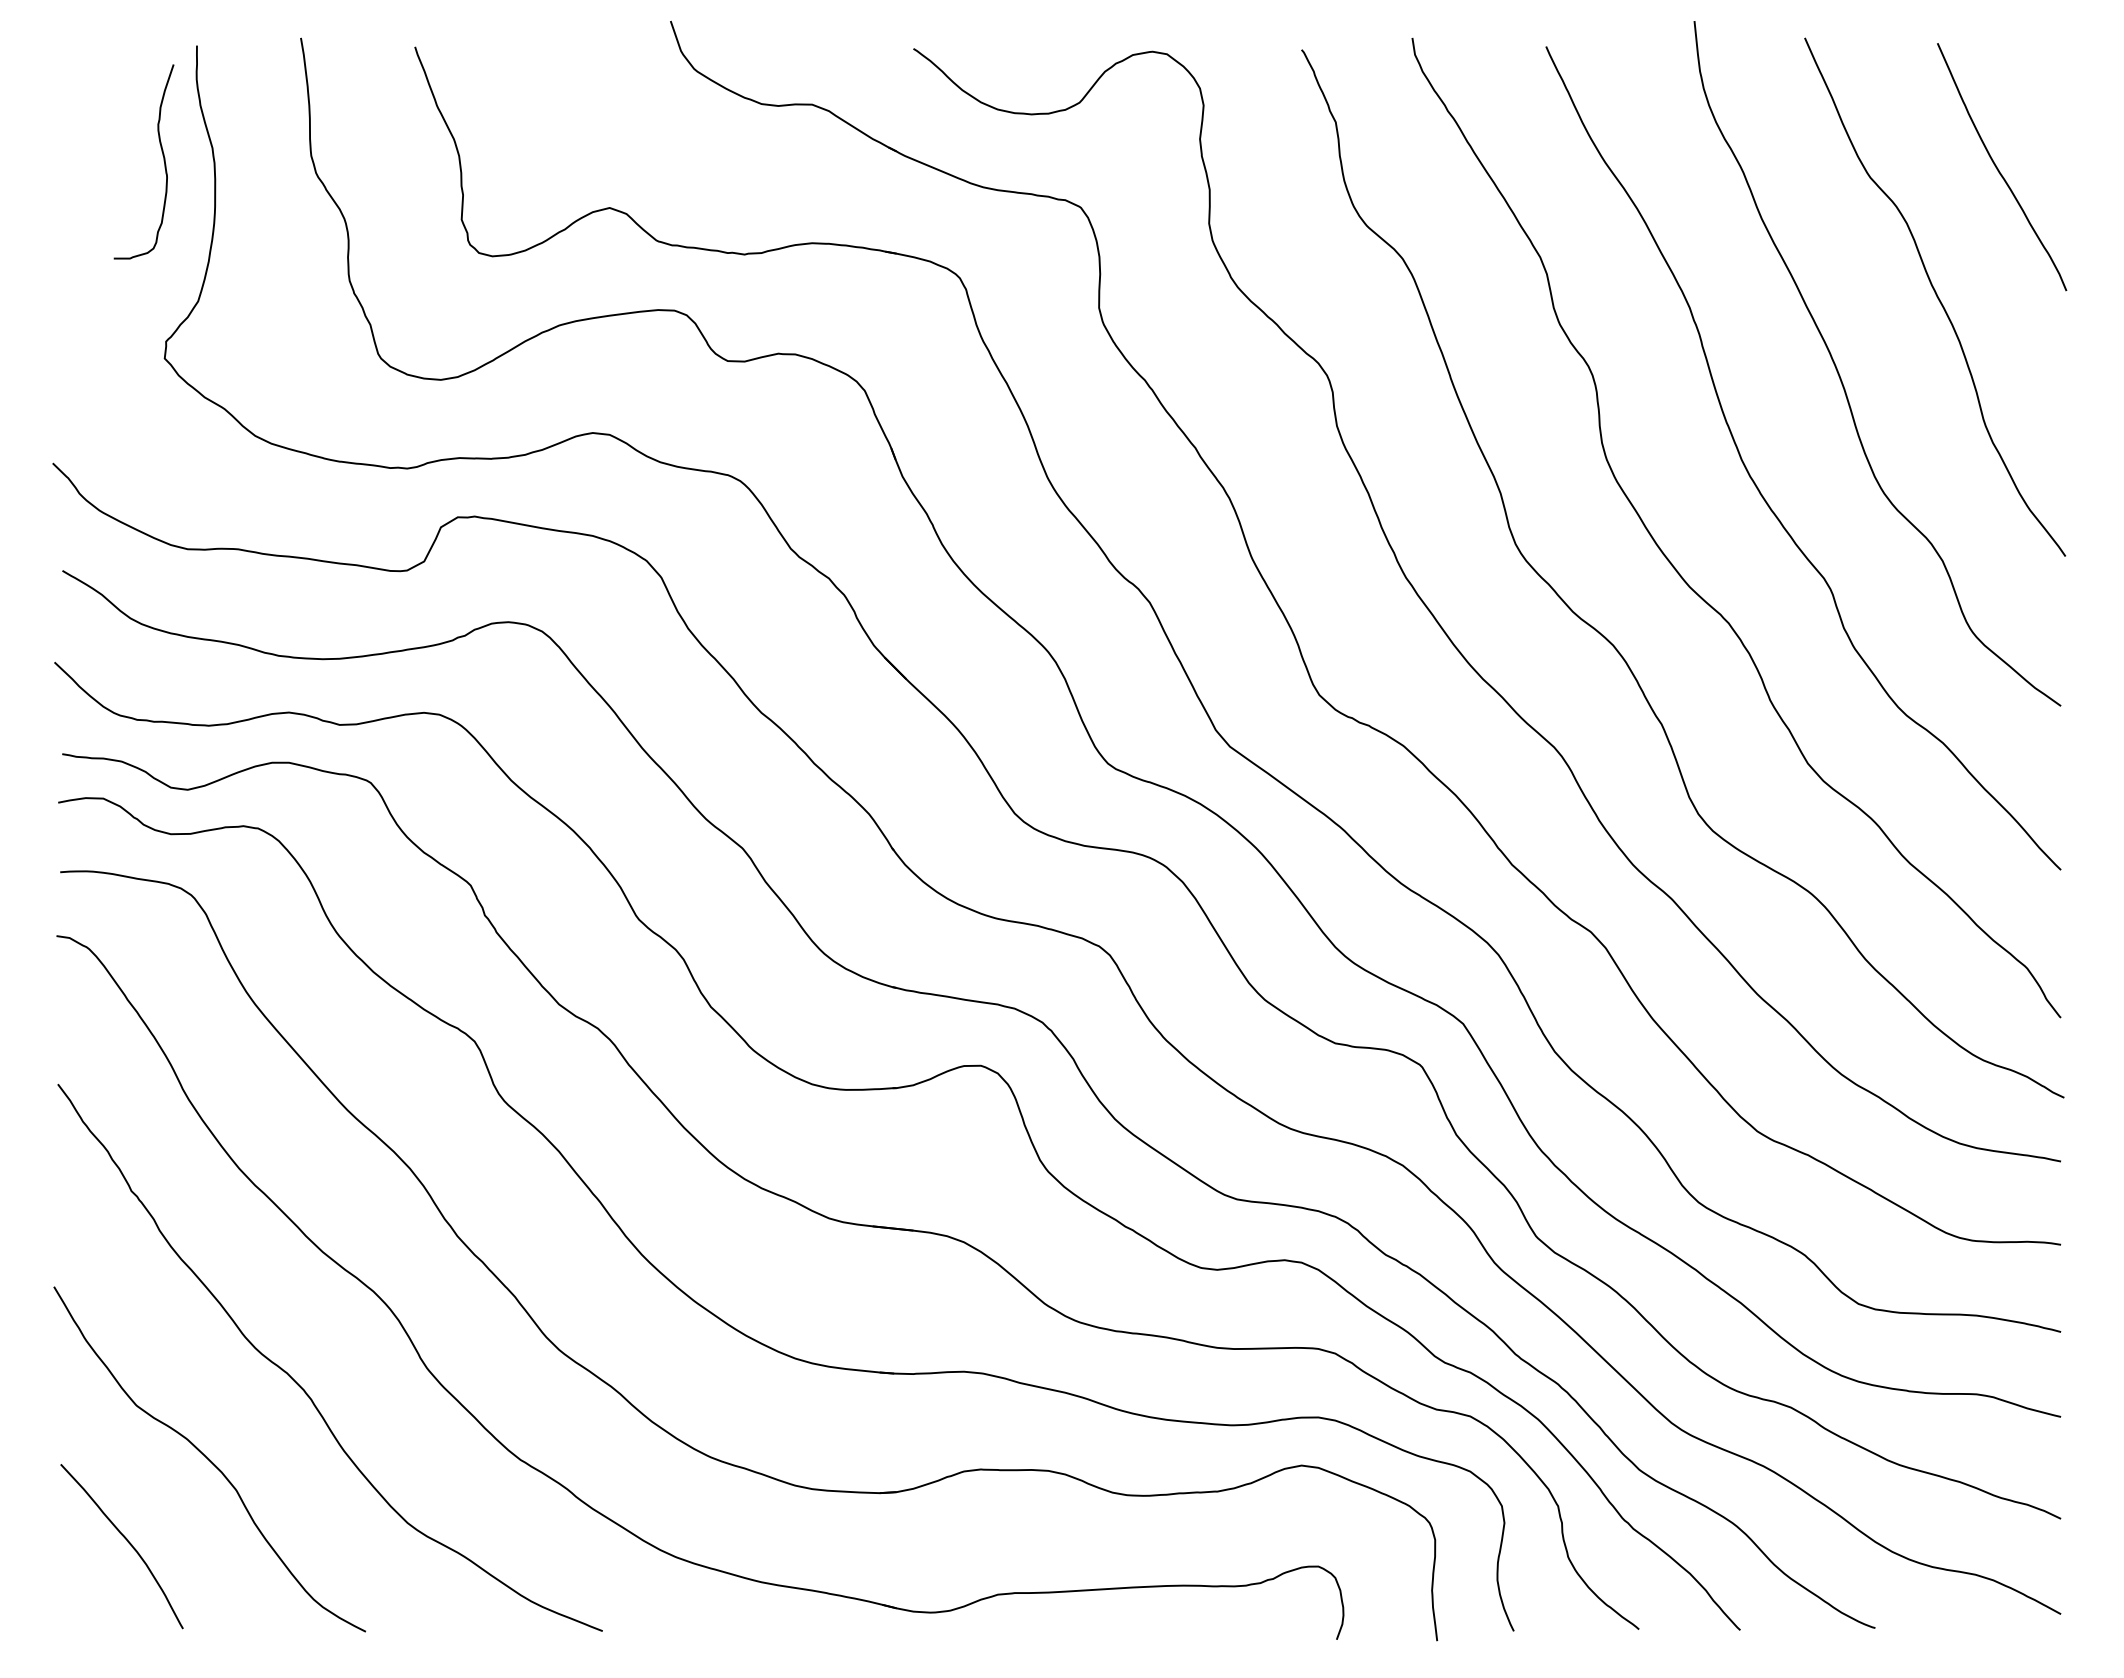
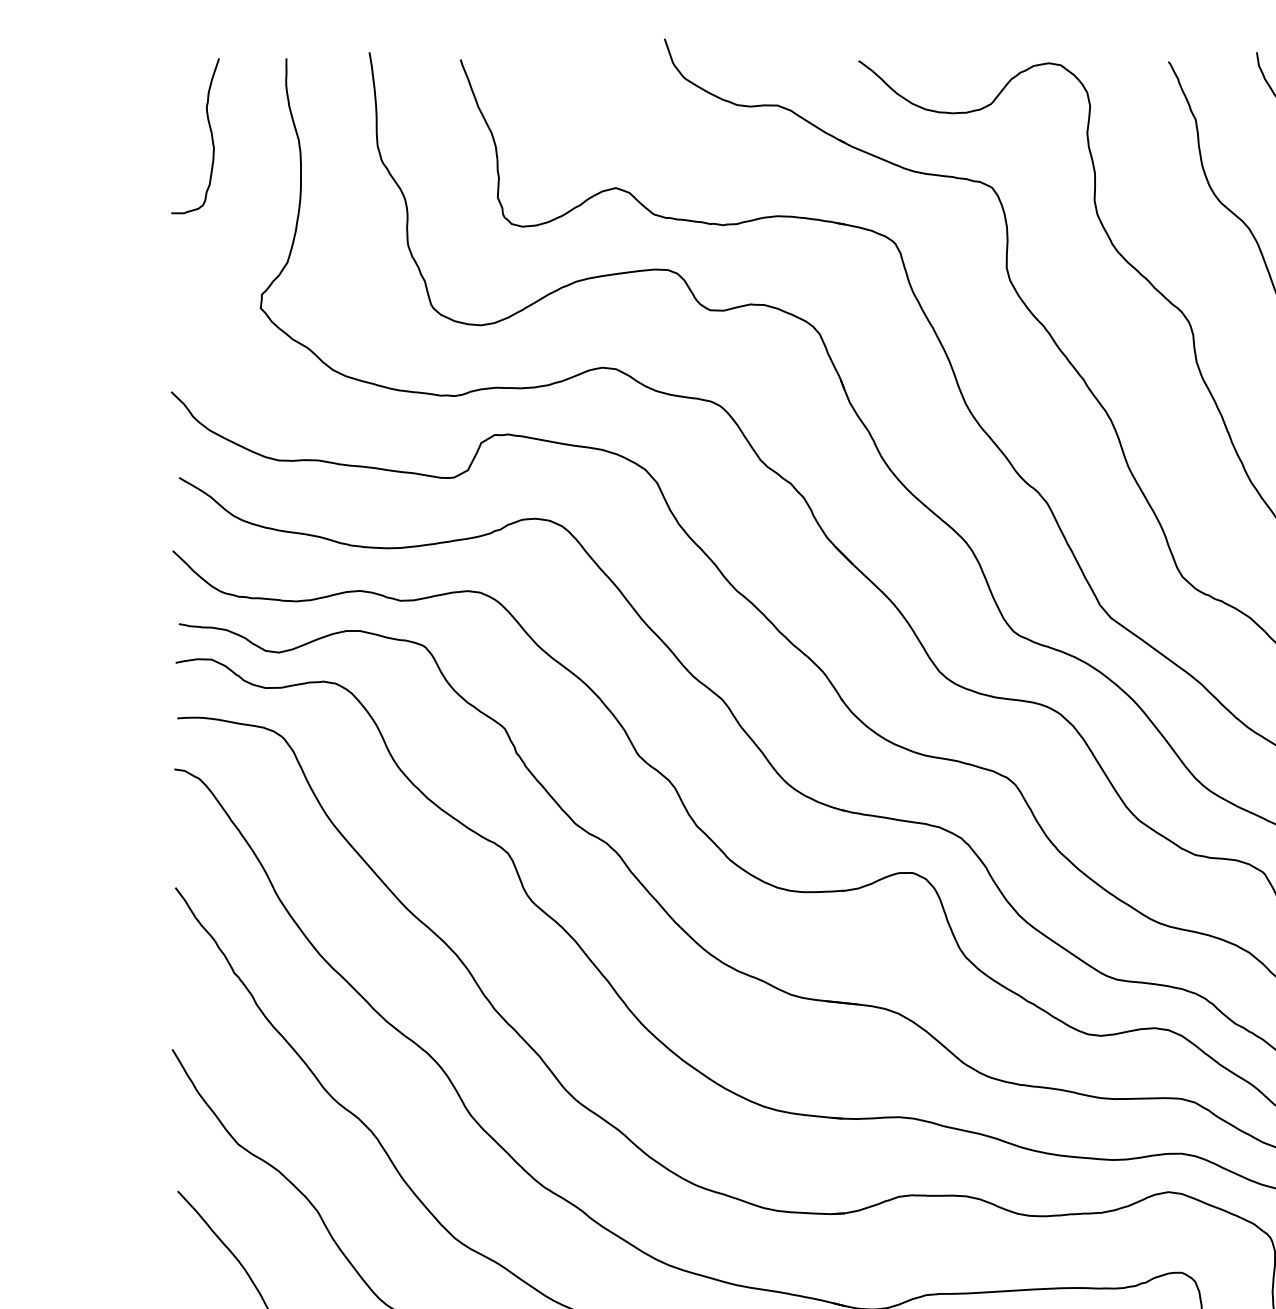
curve: (162, 155) -> (210, 130), moved

